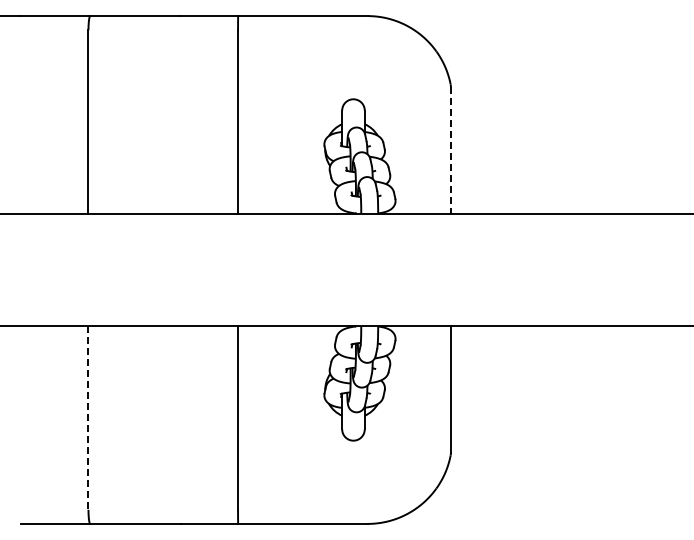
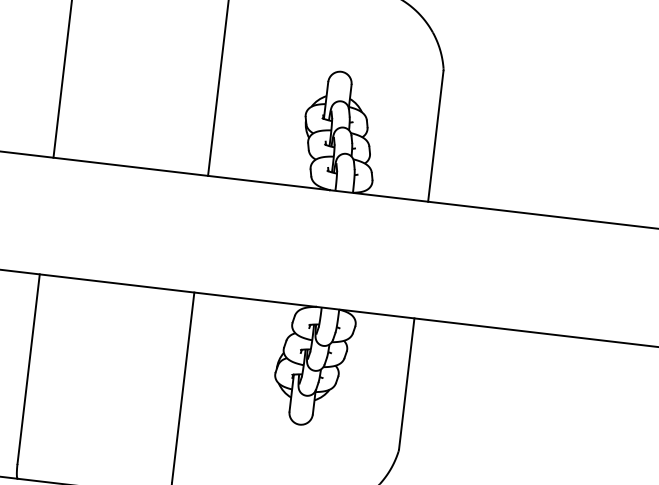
line: (450, 150) -> (435, 136), dashed -> solid
line: (88, 418) -> (28, 369), dashed -> solid

